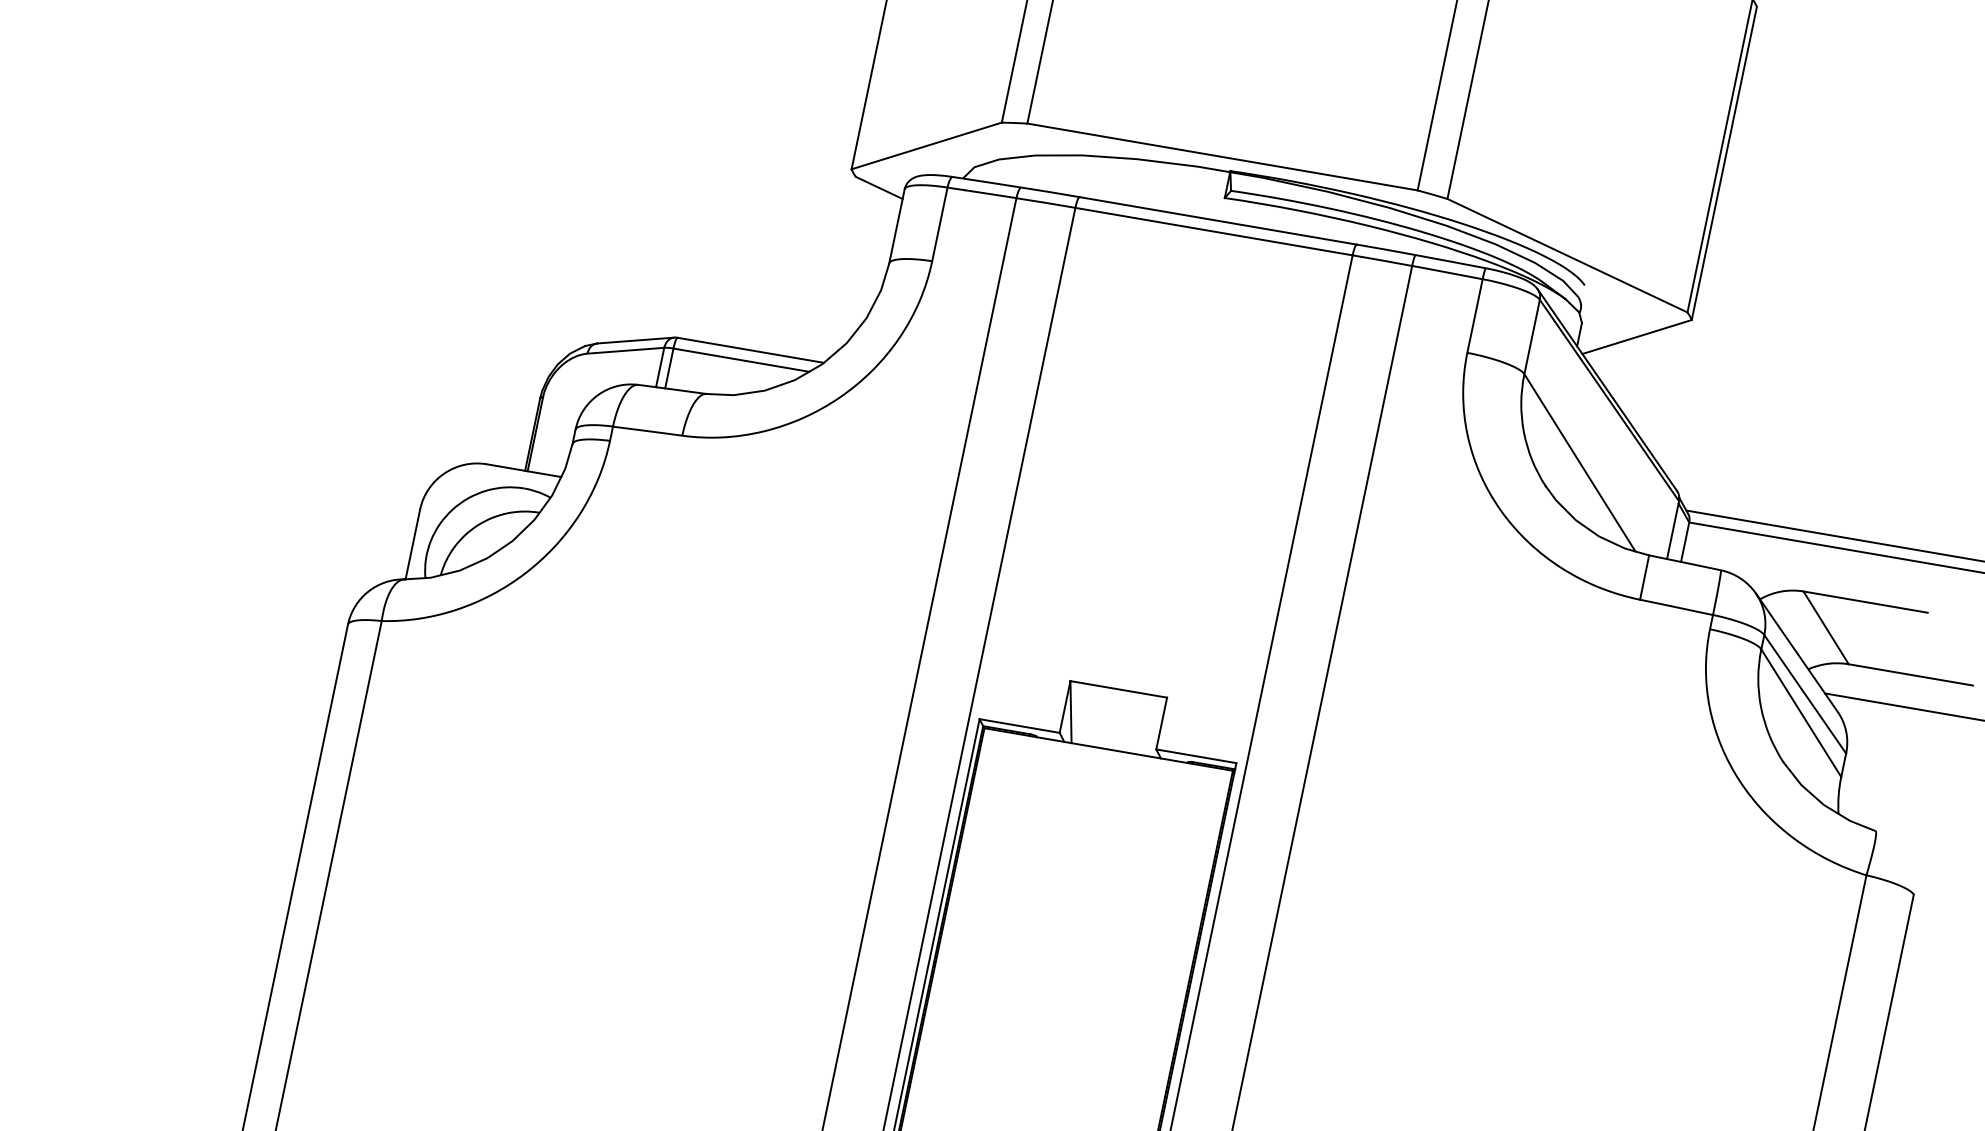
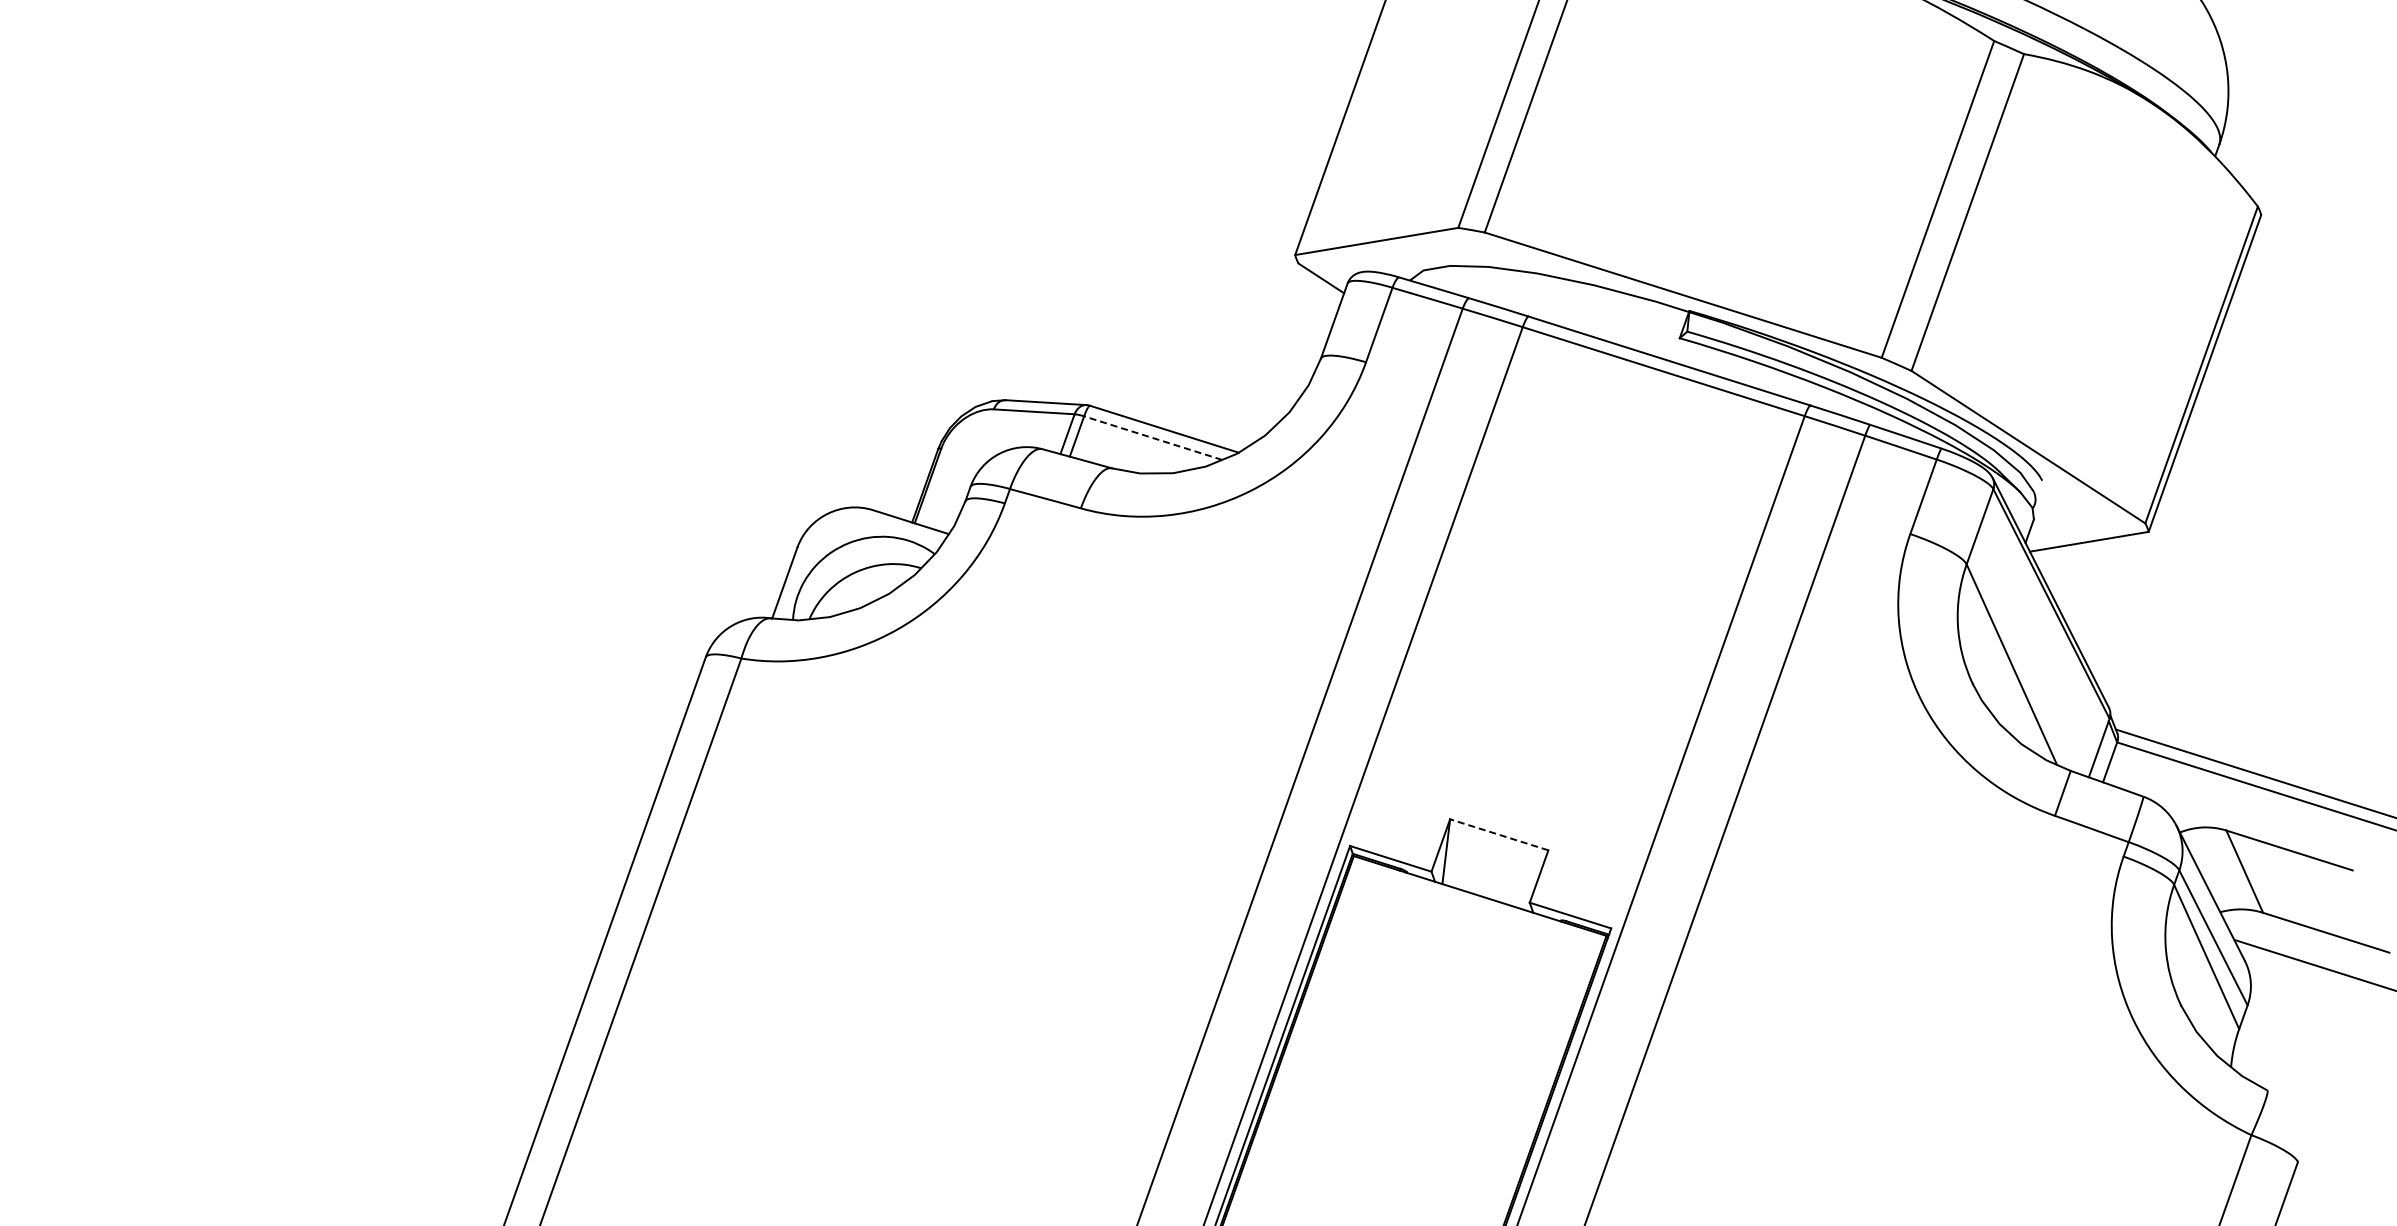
line: (740, 359) -> (1152, 437), solid -> dashed
line: (1118, 689) -> (1499, 834), solid -> dashed

